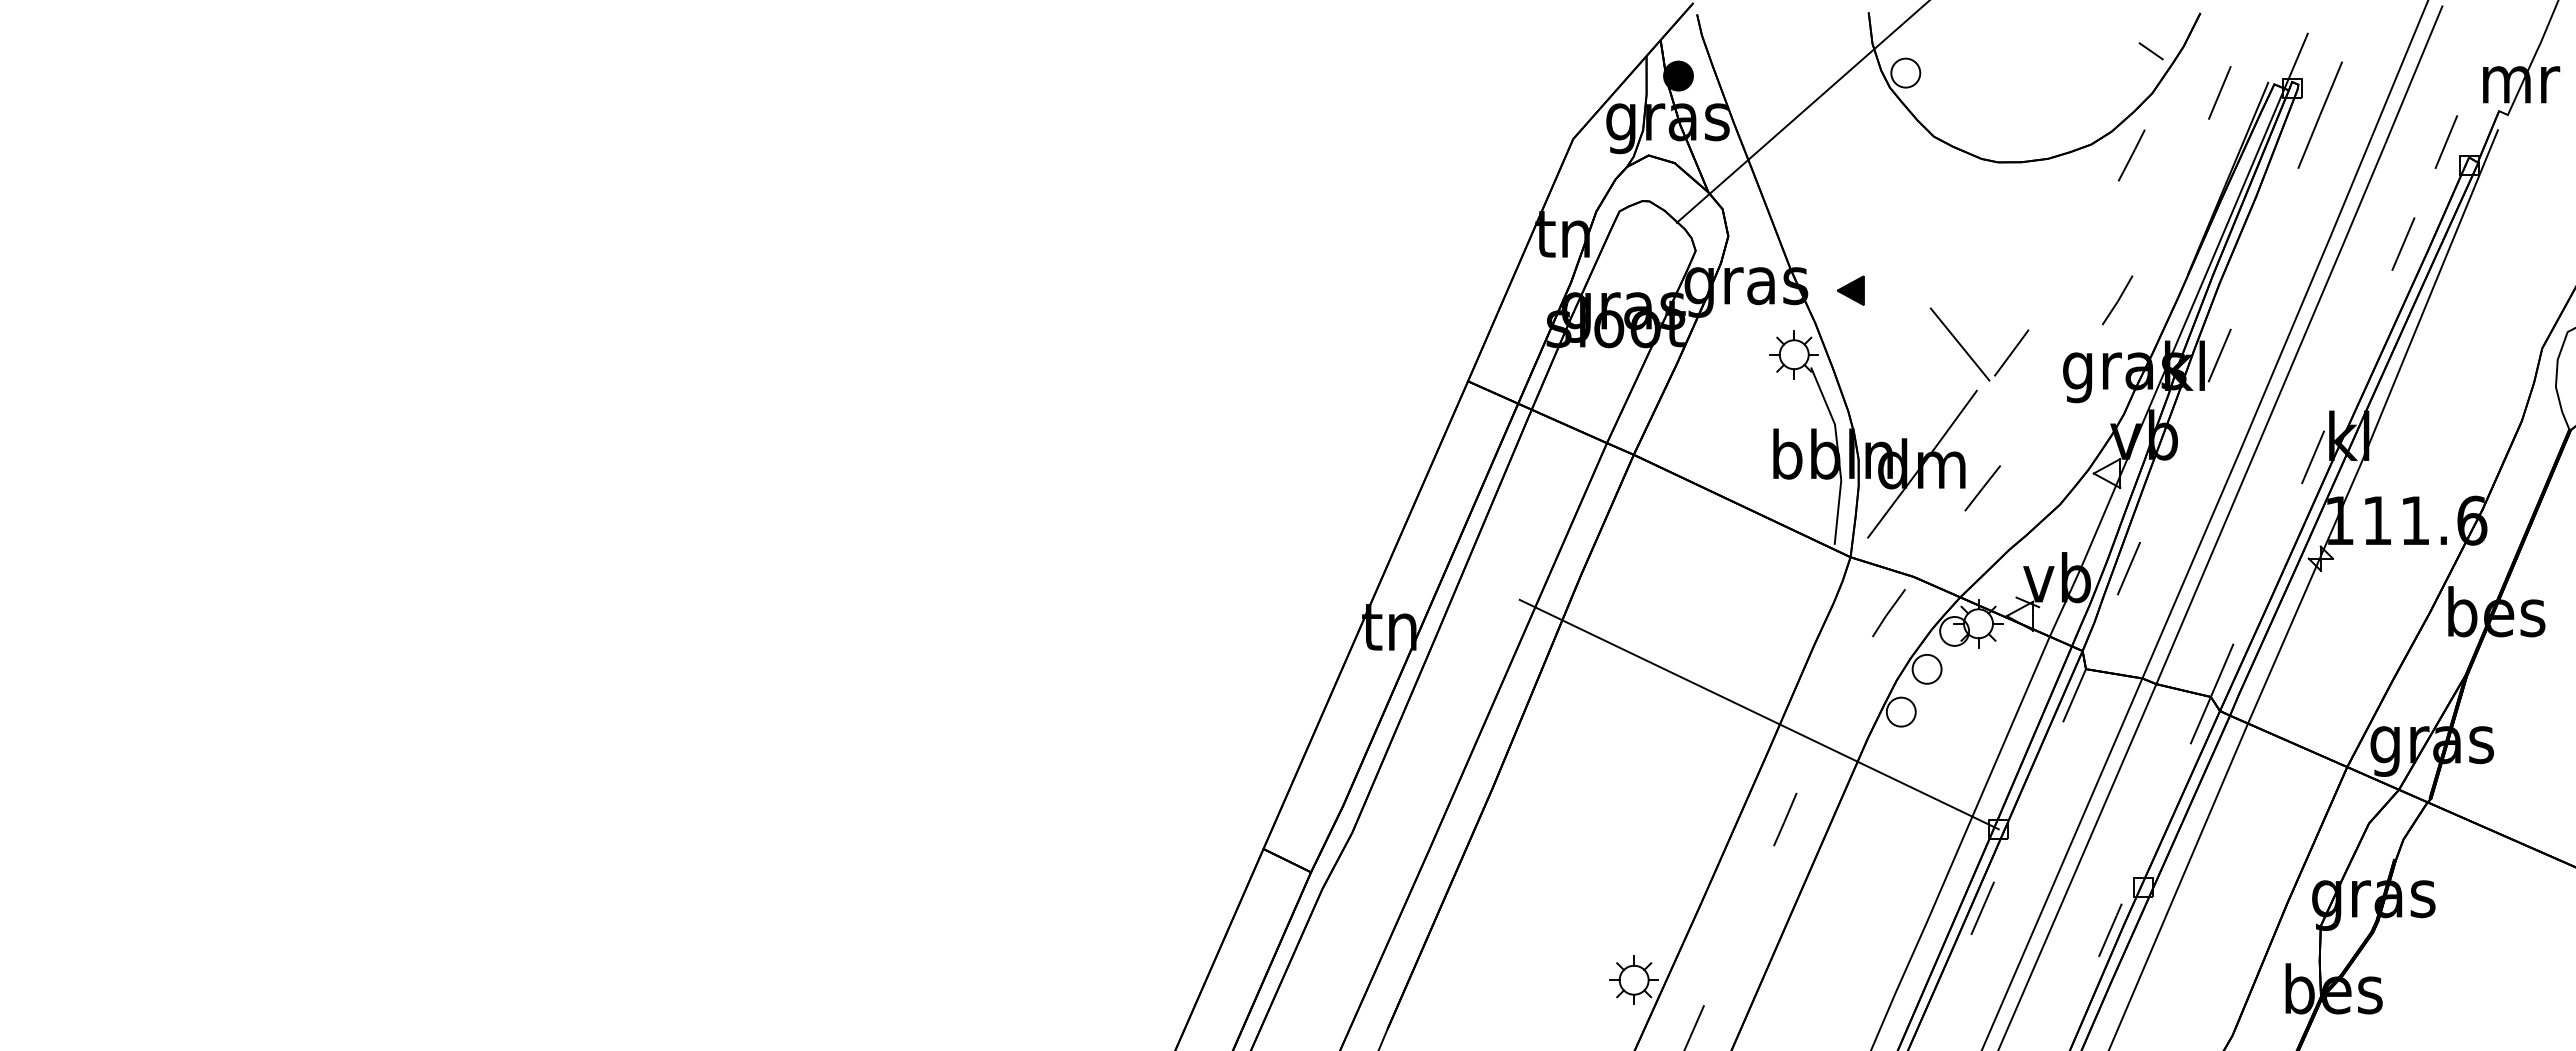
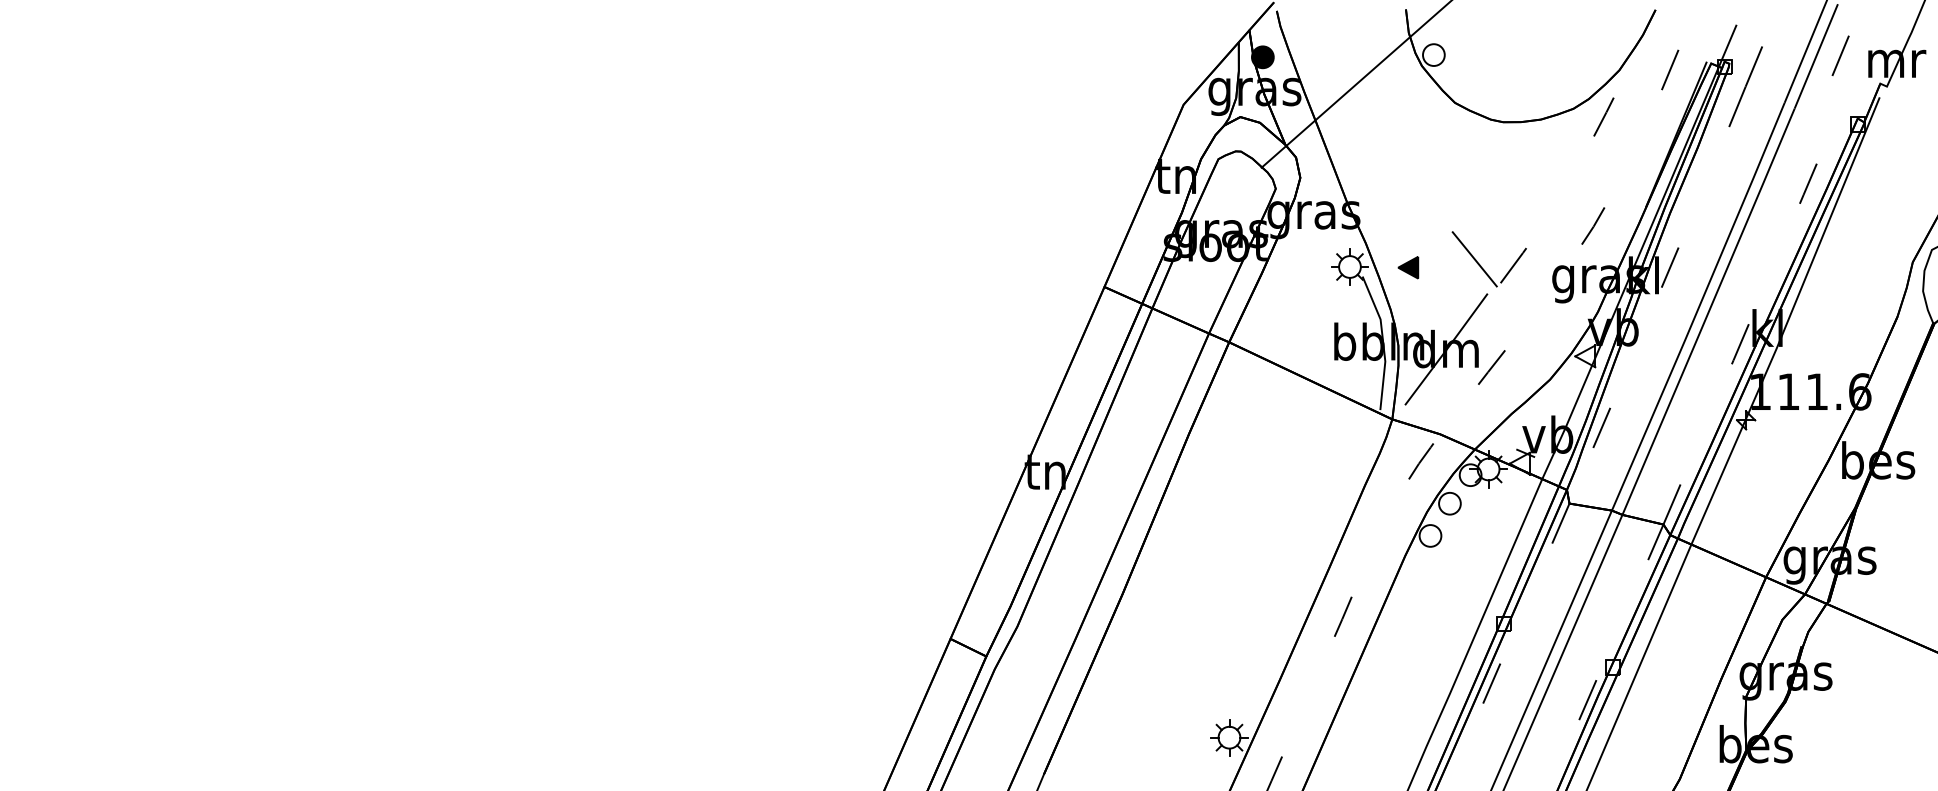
line: (2150, 51) -> (1618, 38), removed
line: (2445, 141) -> (1840, 55), moved
part: (1850, 290) -> (1408, 267), moved
line: (1758, 714) -> (1323, 537), removed

